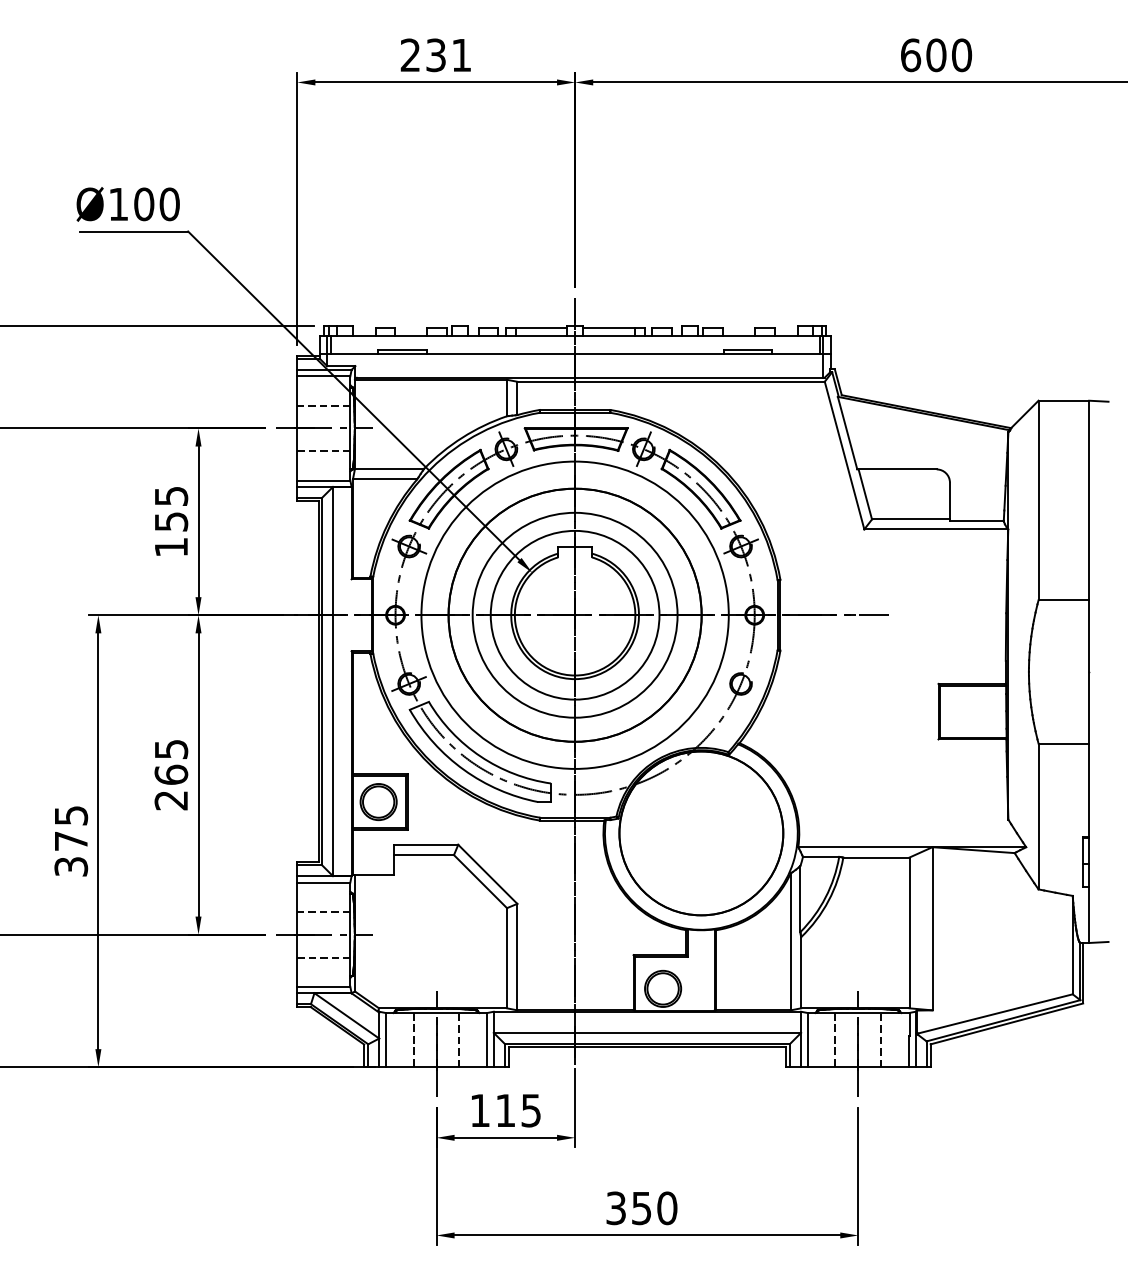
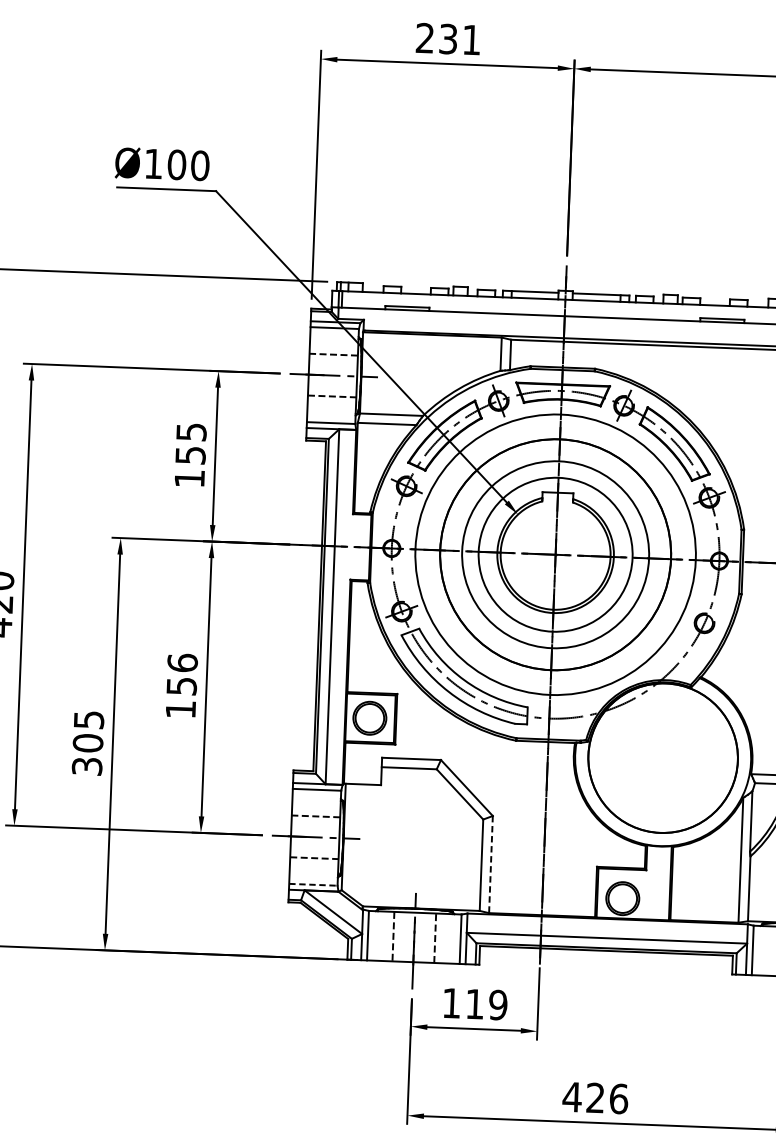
text: (171, 774) -> (181, 685), 265 -> 156
text: (71, 841) -> (88, 743), 375 -> 305
line: (517, 957) -> (491, 864), solid -> dashed
line: (323, 986) -> (313, 884), solid -> dashed
text: (531, 1110) -> (498, 1004), 115 -> 119
text: (641, 1208) -> (595, 1098), 350 -> 426

